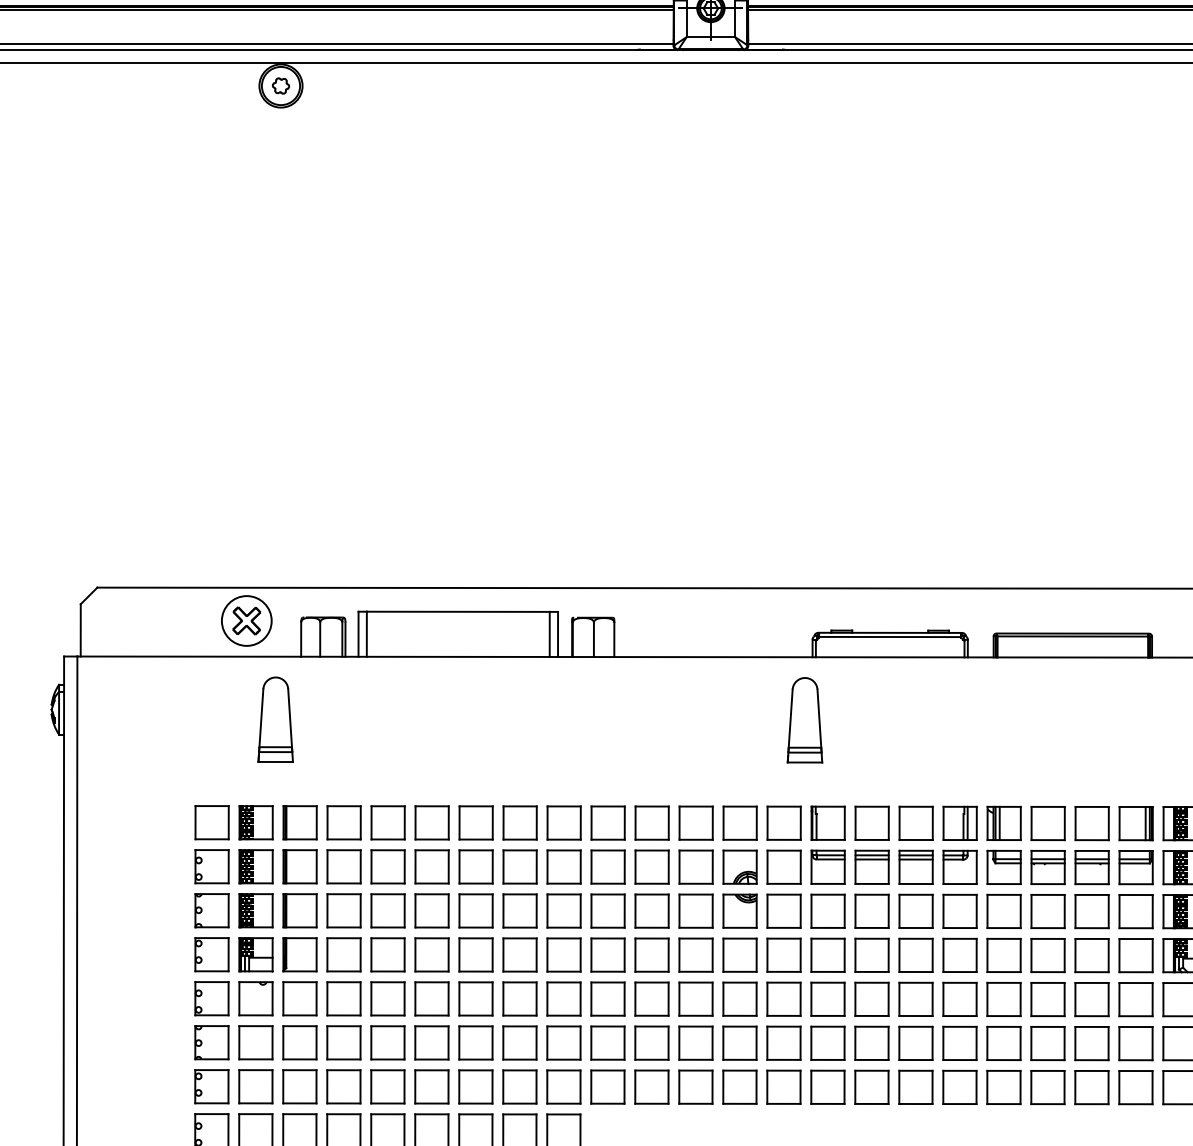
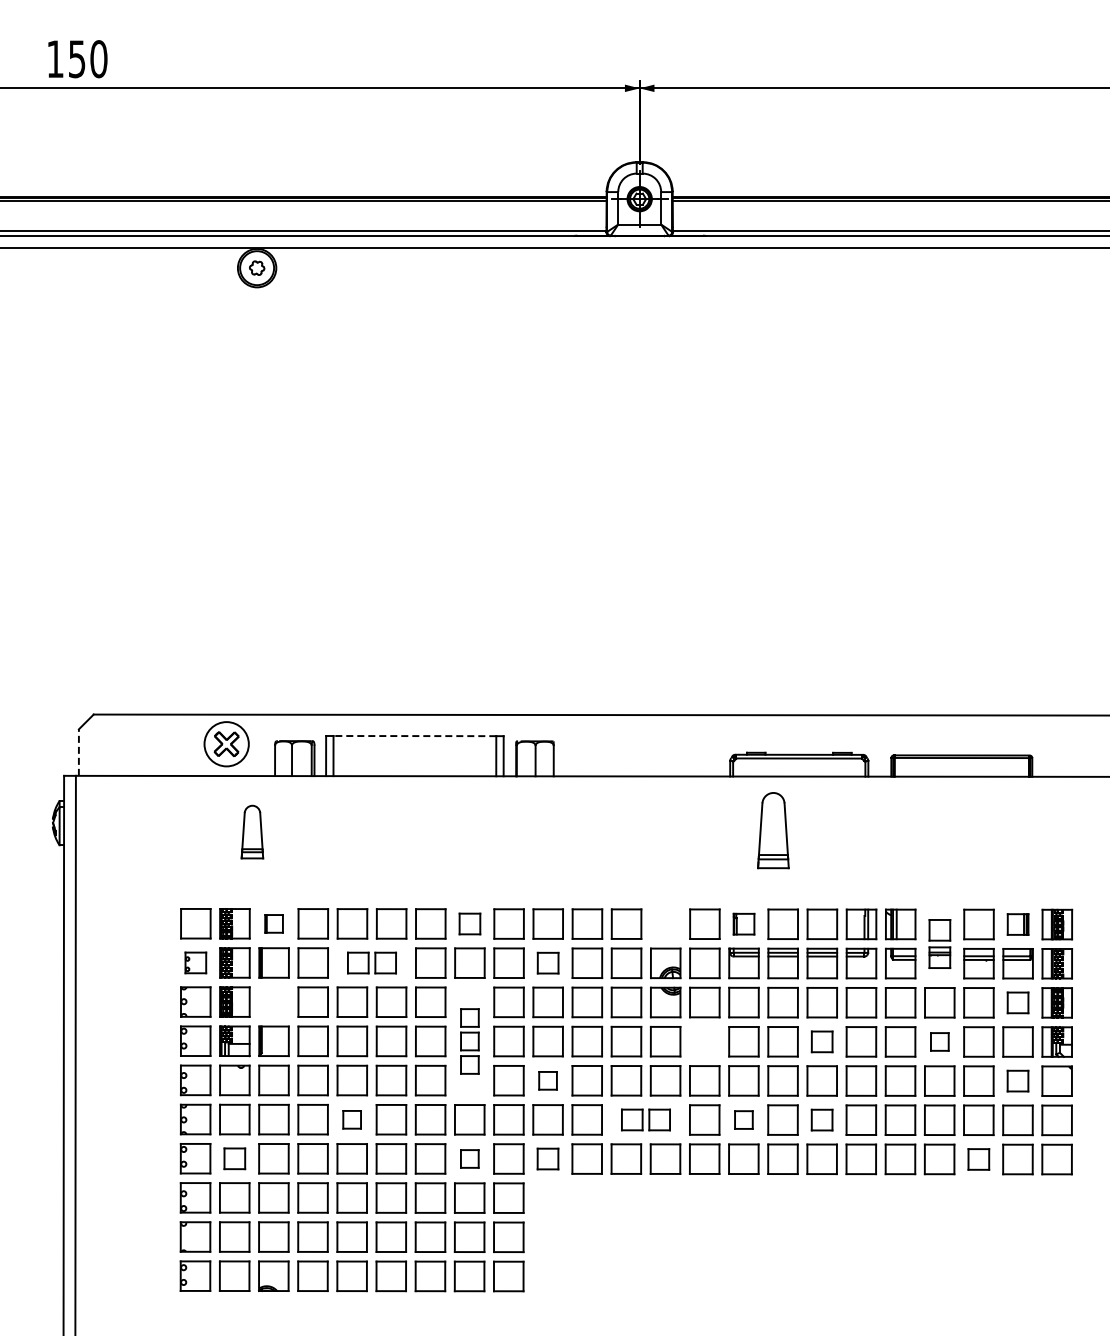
line: (457, 612) -> (414, 736), solid -> dashed
line: (80, 630) -> (78, 752), solid -> dashed
part: (275, 719) -> (252, 831), size x0.7
part: (805, 720) -> (773, 830), moved
part: (299, 822) -> (273, 923), size x0.6
part: (519, 822) -> (469, 923), size x0.7
part: (739, 822) -> (665, 923), removed
part: (827, 822) -> (743, 923), size x0.7
part: (1135, 823) -> (1017, 924), size x0.7
part: (1047, 844) -> (939, 943), size x0.7
part: (211, 866) -> (195, 962), size x0.7
part: (409, 866) -> (371, 962), size x0.7
part: (607, 866) -> (547, 962), size x0.7
part: (299, 910) -> (273, 1001), removed
part: (1135, 911) -> (1017, 1002), size x0.7
part: (519, 955) -> (469, 1041), size x0.6
part: (783, 955) -> (704, 1041), removed
part: (915, 955) -> (821, 1041), size x0.7
part: (1047, 955) -> (939, 1041), size x0.6
part: (607, 998) -> (547, 1080), size x0.6
part: (1135, 998) -> (1017, 1080), size x0.7
part: (387, 1042) -> (351, 1119), size x0.6
part: (717, 1042) -> (645, 1119), size x0.7
part: (827, 1042) -> (743, 1119), size x0.6
part: (915, 1042) -> (821, 1119), size x0.7
part: (255, 1086) -> (234, 1158), size x0.7
part: (519, 1086) -> (469, 1158), size x0.6
part: (607, 1086) -> (547, 1158), size x0.7
part: (1091, 1087) -> (978, 1159), size x0.7

